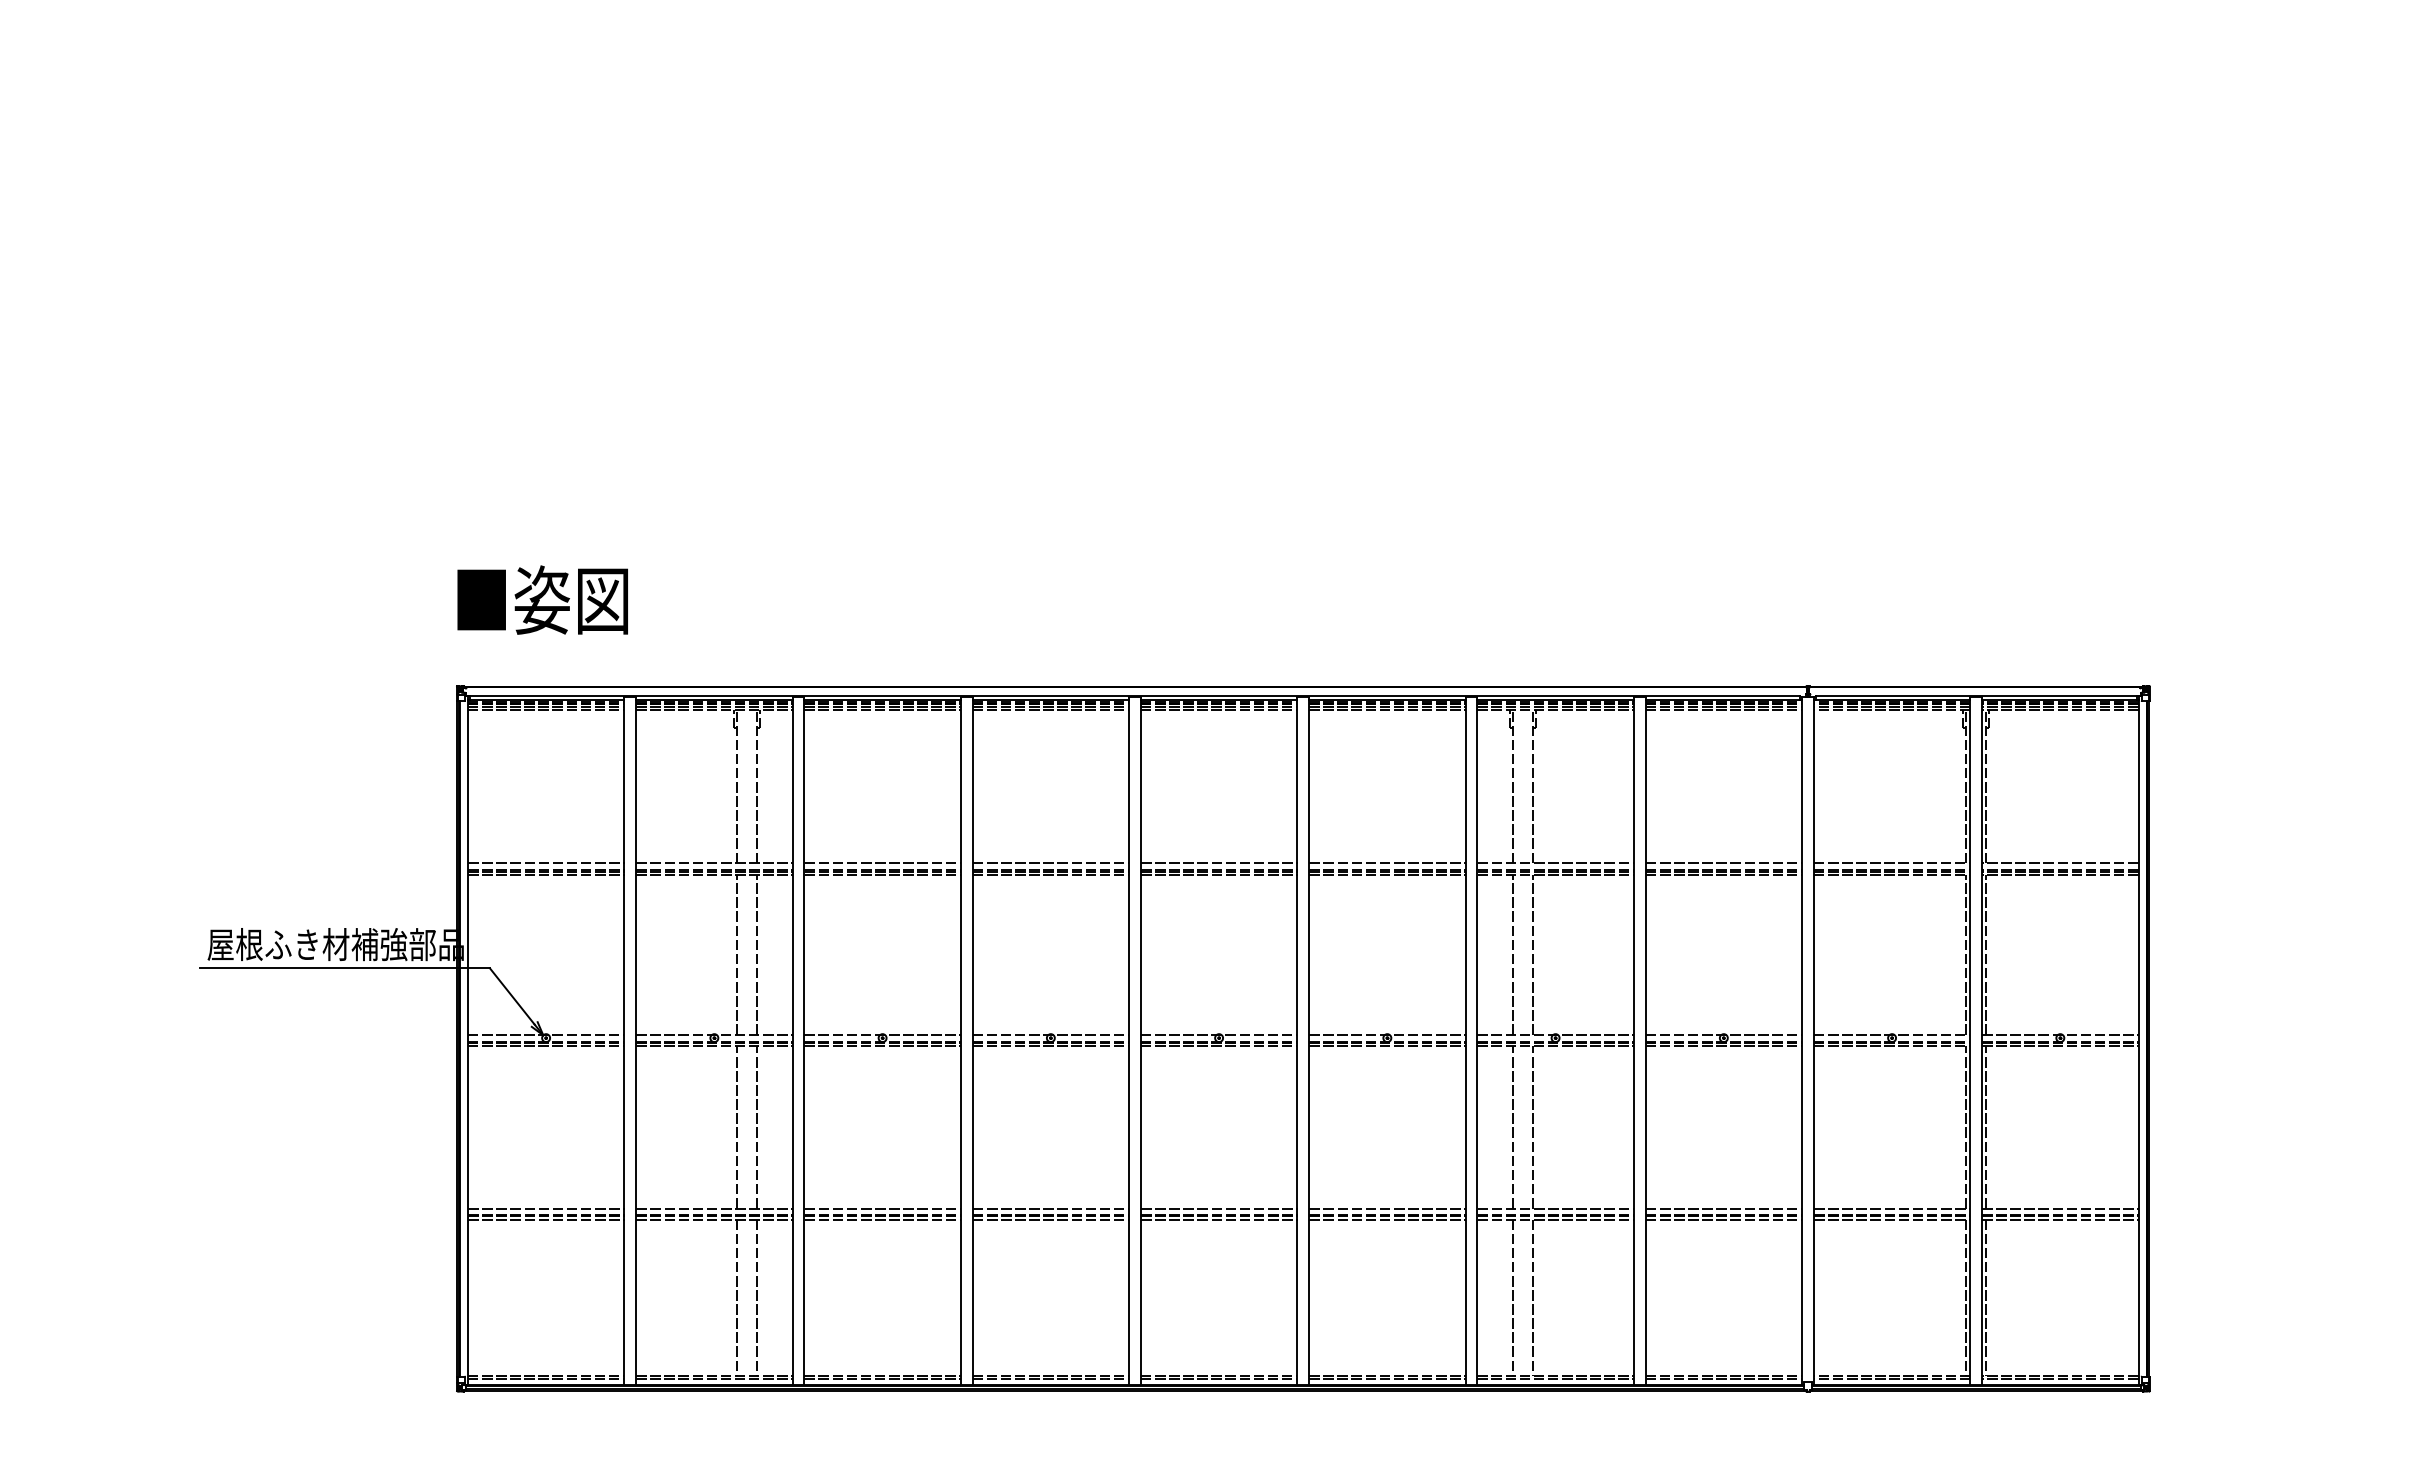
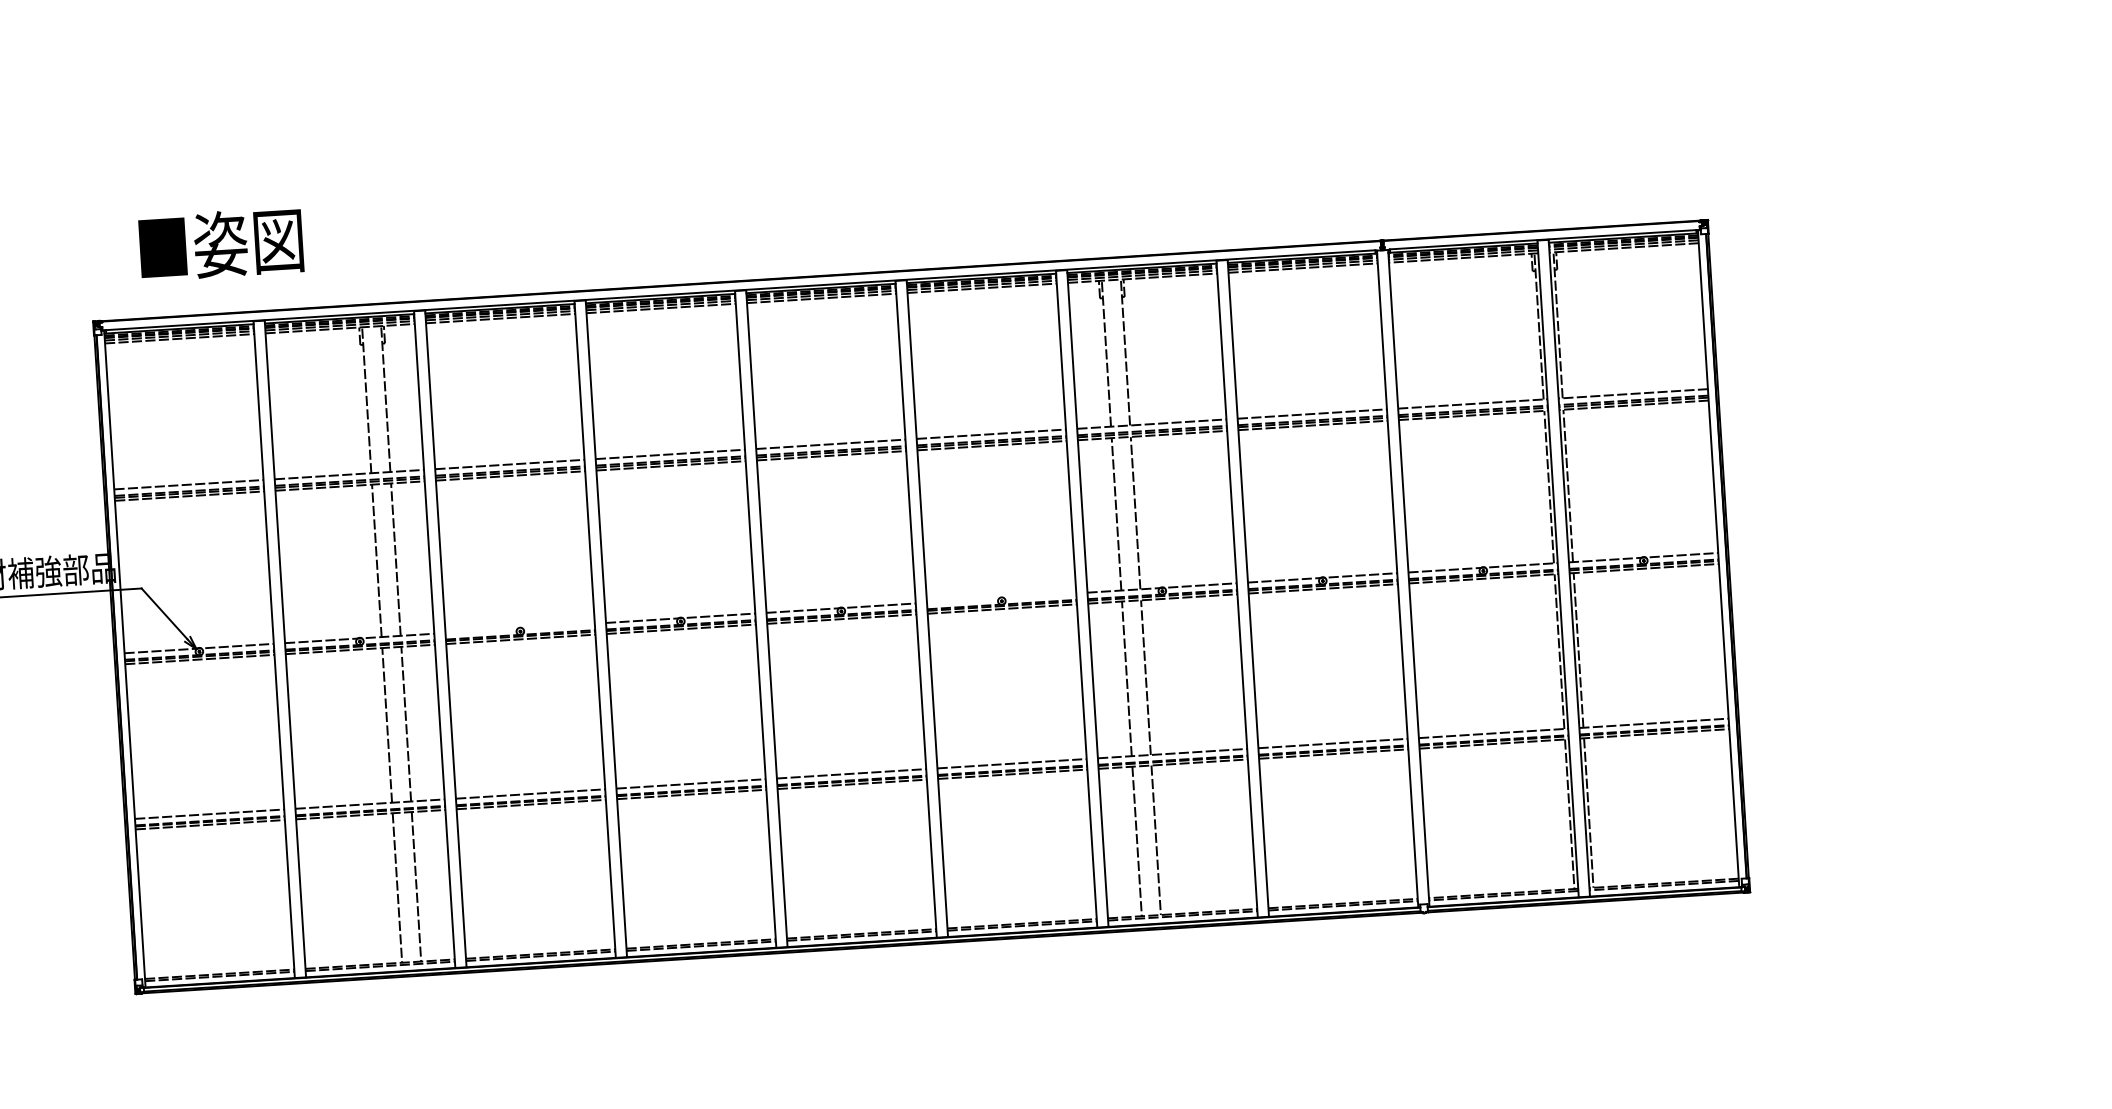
text: (542, 599) -> (220, 243), moved
line: (882, 1034) -> (520, 628), removed
line: (1387, 1034) -> (1001, 597), removed

